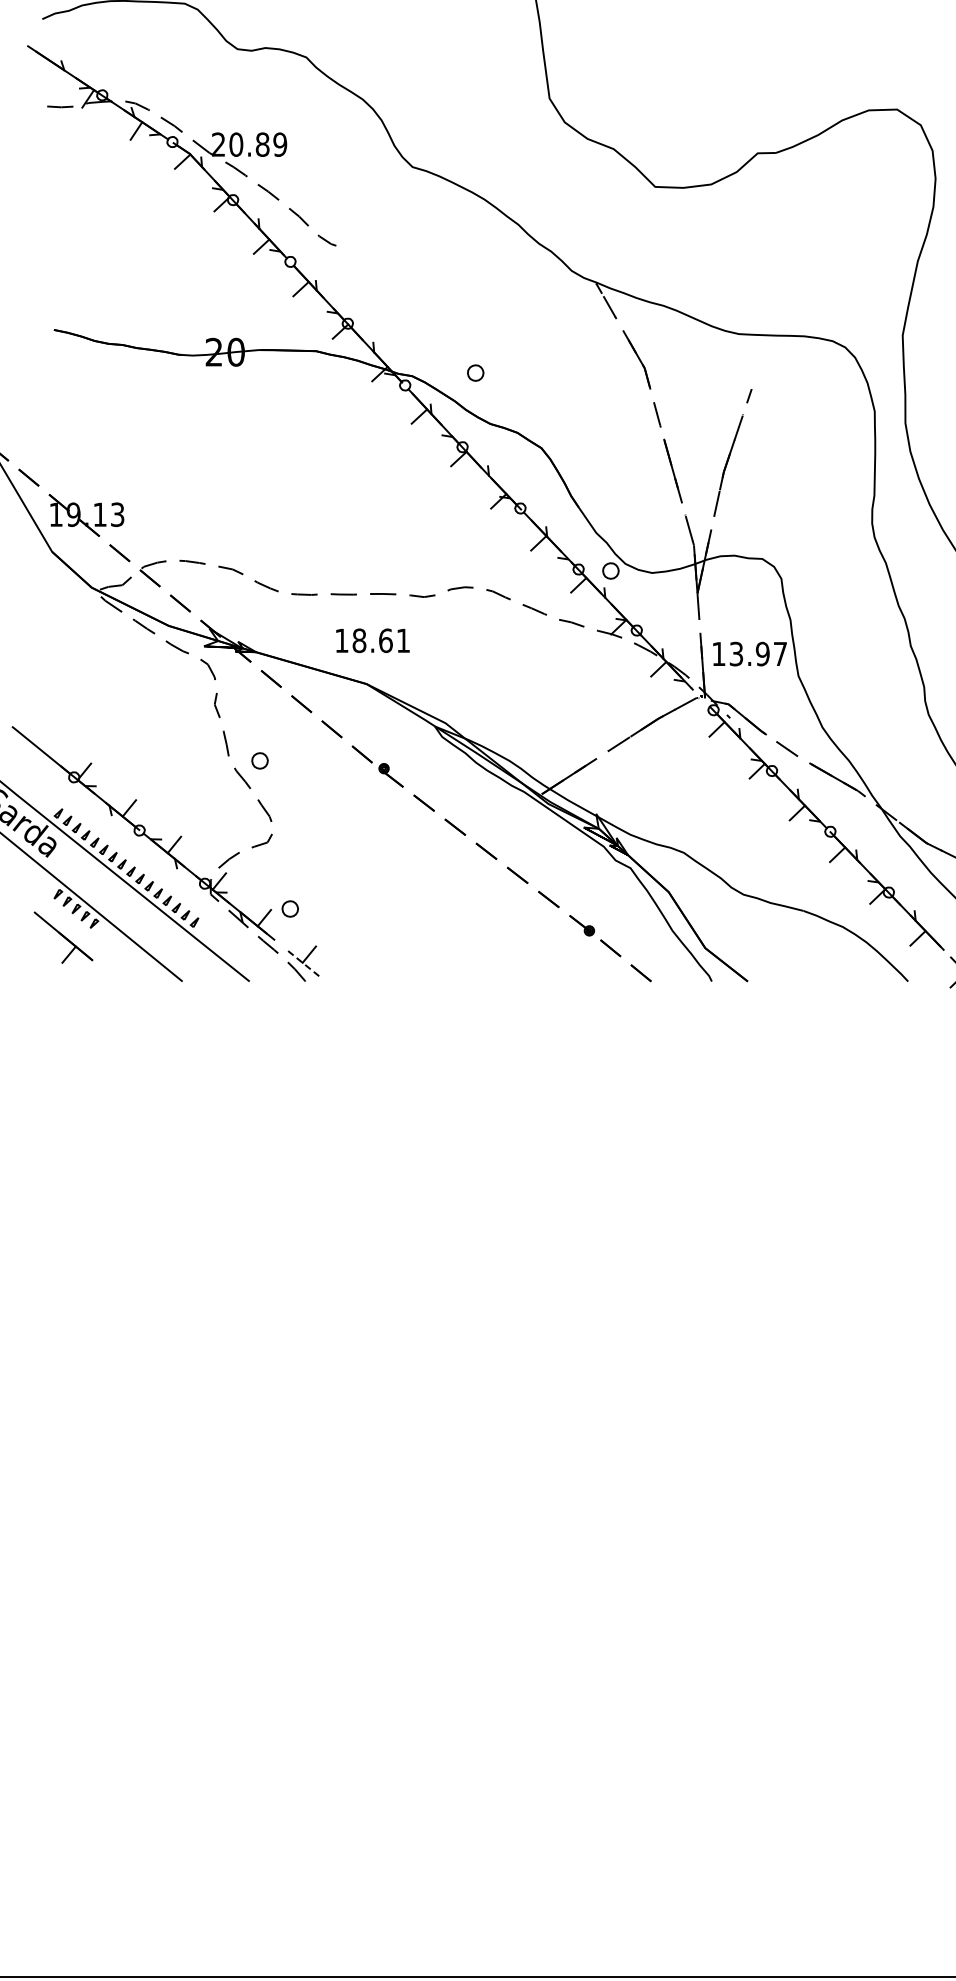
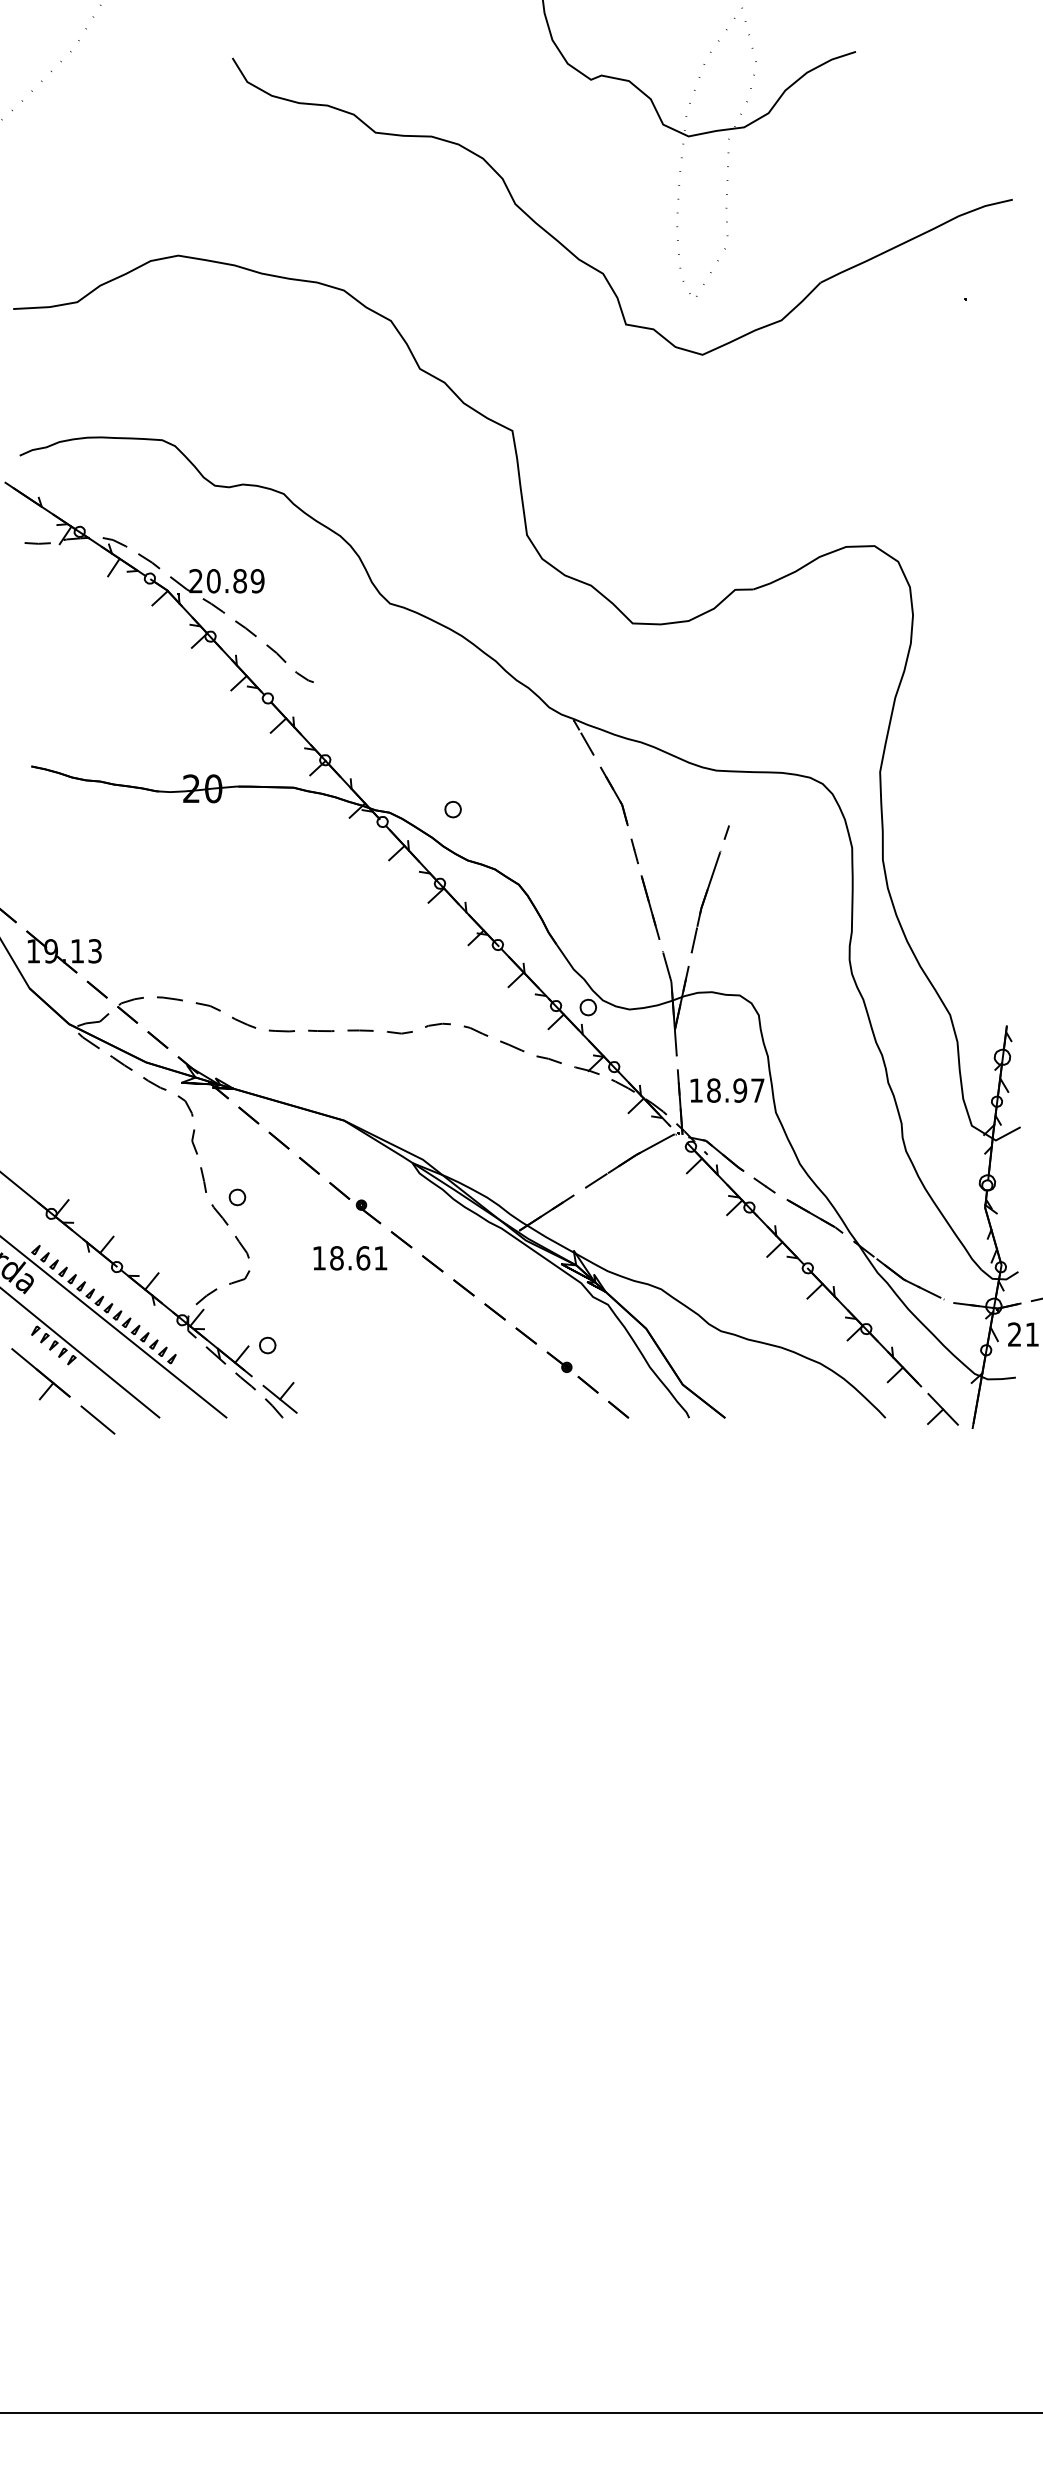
text: (373, 640) -> (350, 1258), moved
text: (736, 653) -> (713, 1090), 13.97 -> 18.97
line: (302, 962) -> (279, 1399), dashed -> solid
line: (120, 982) -> (97, 1419), added

